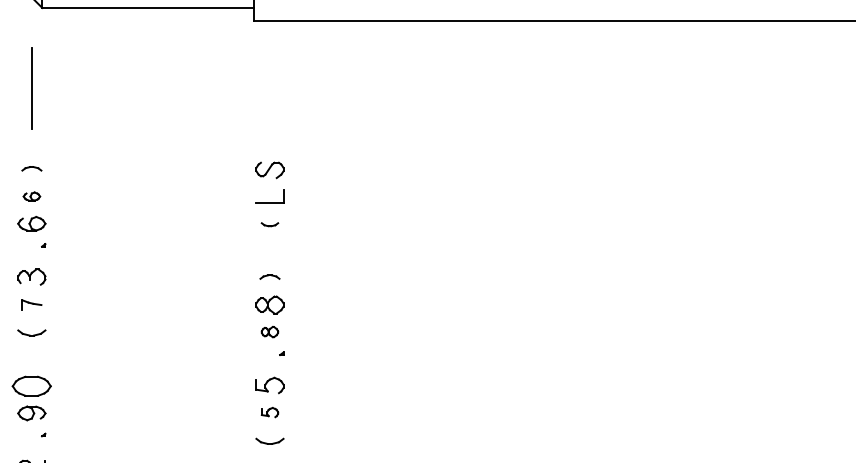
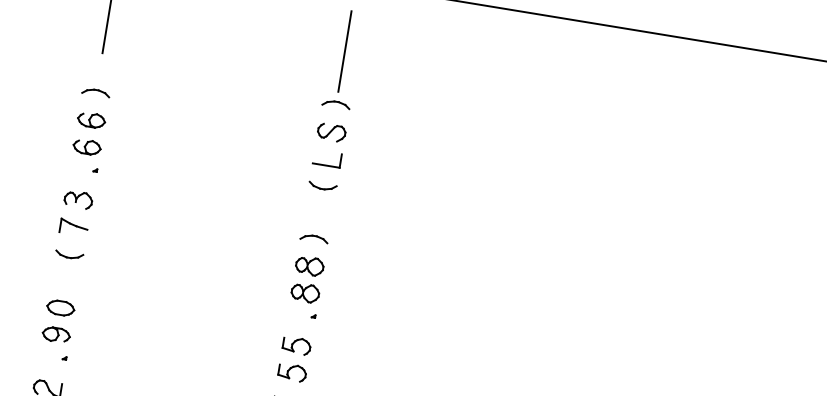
line: (269, 87) -> (344, 50), added
part: (269, 141) -> (335, 104), added
part: (31, 168) -> (95, 92), size x1.43
part: (31, 196) -> (91, 120), size x1.67
part: (269, 224) -> (322, 186), size x1.67
part: (269, 276) -> (313, 237), size x1.43
part: (31, 304) -> (73, 226), size x1.43
part: (269, 331) -> (305, 292), size x1.67
part: (31, 386) -> (60, 308), size x0.71
part: (269, 412) -> (291, 372), size x1.67

